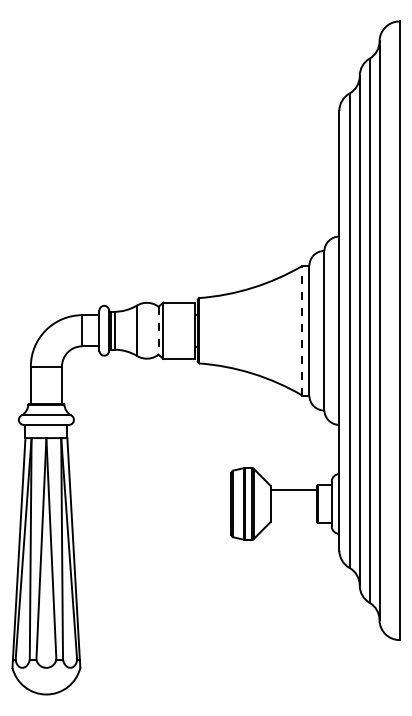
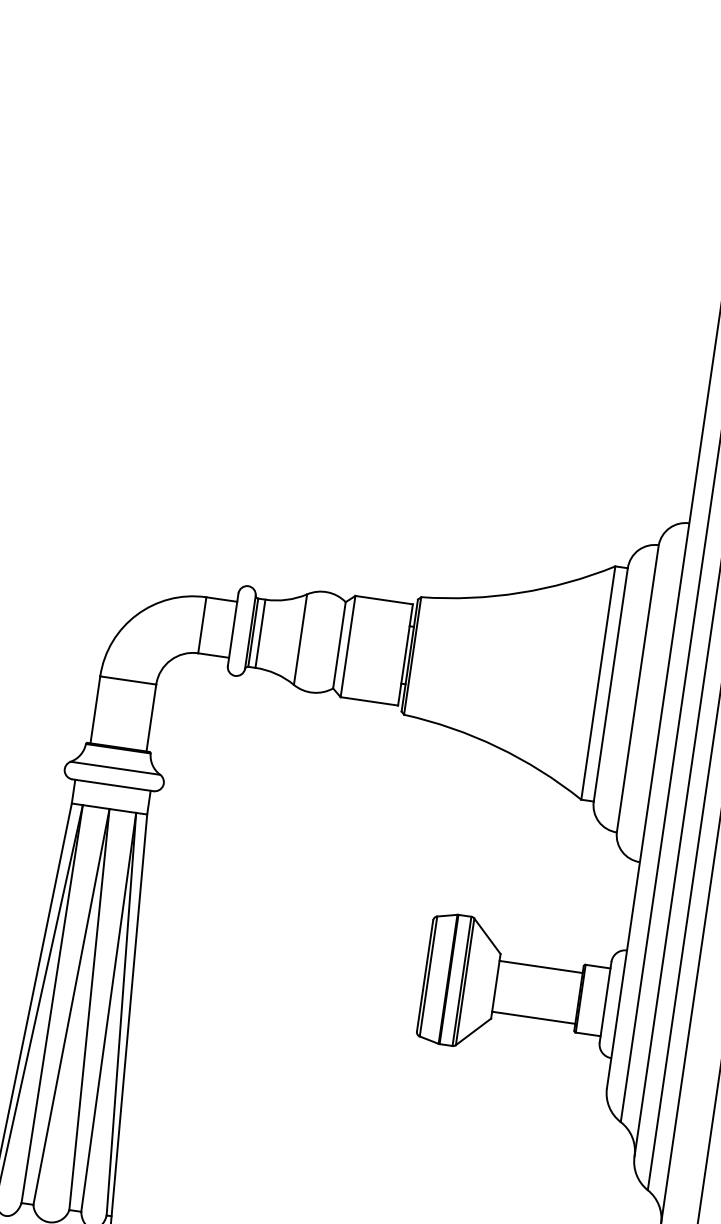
line: (158, 330) -> (339, 644), dashed -> solid
line: (302, 330) -> (598, 682), dashed -> solid
line: (293, 518) -> (532, 1018), added

